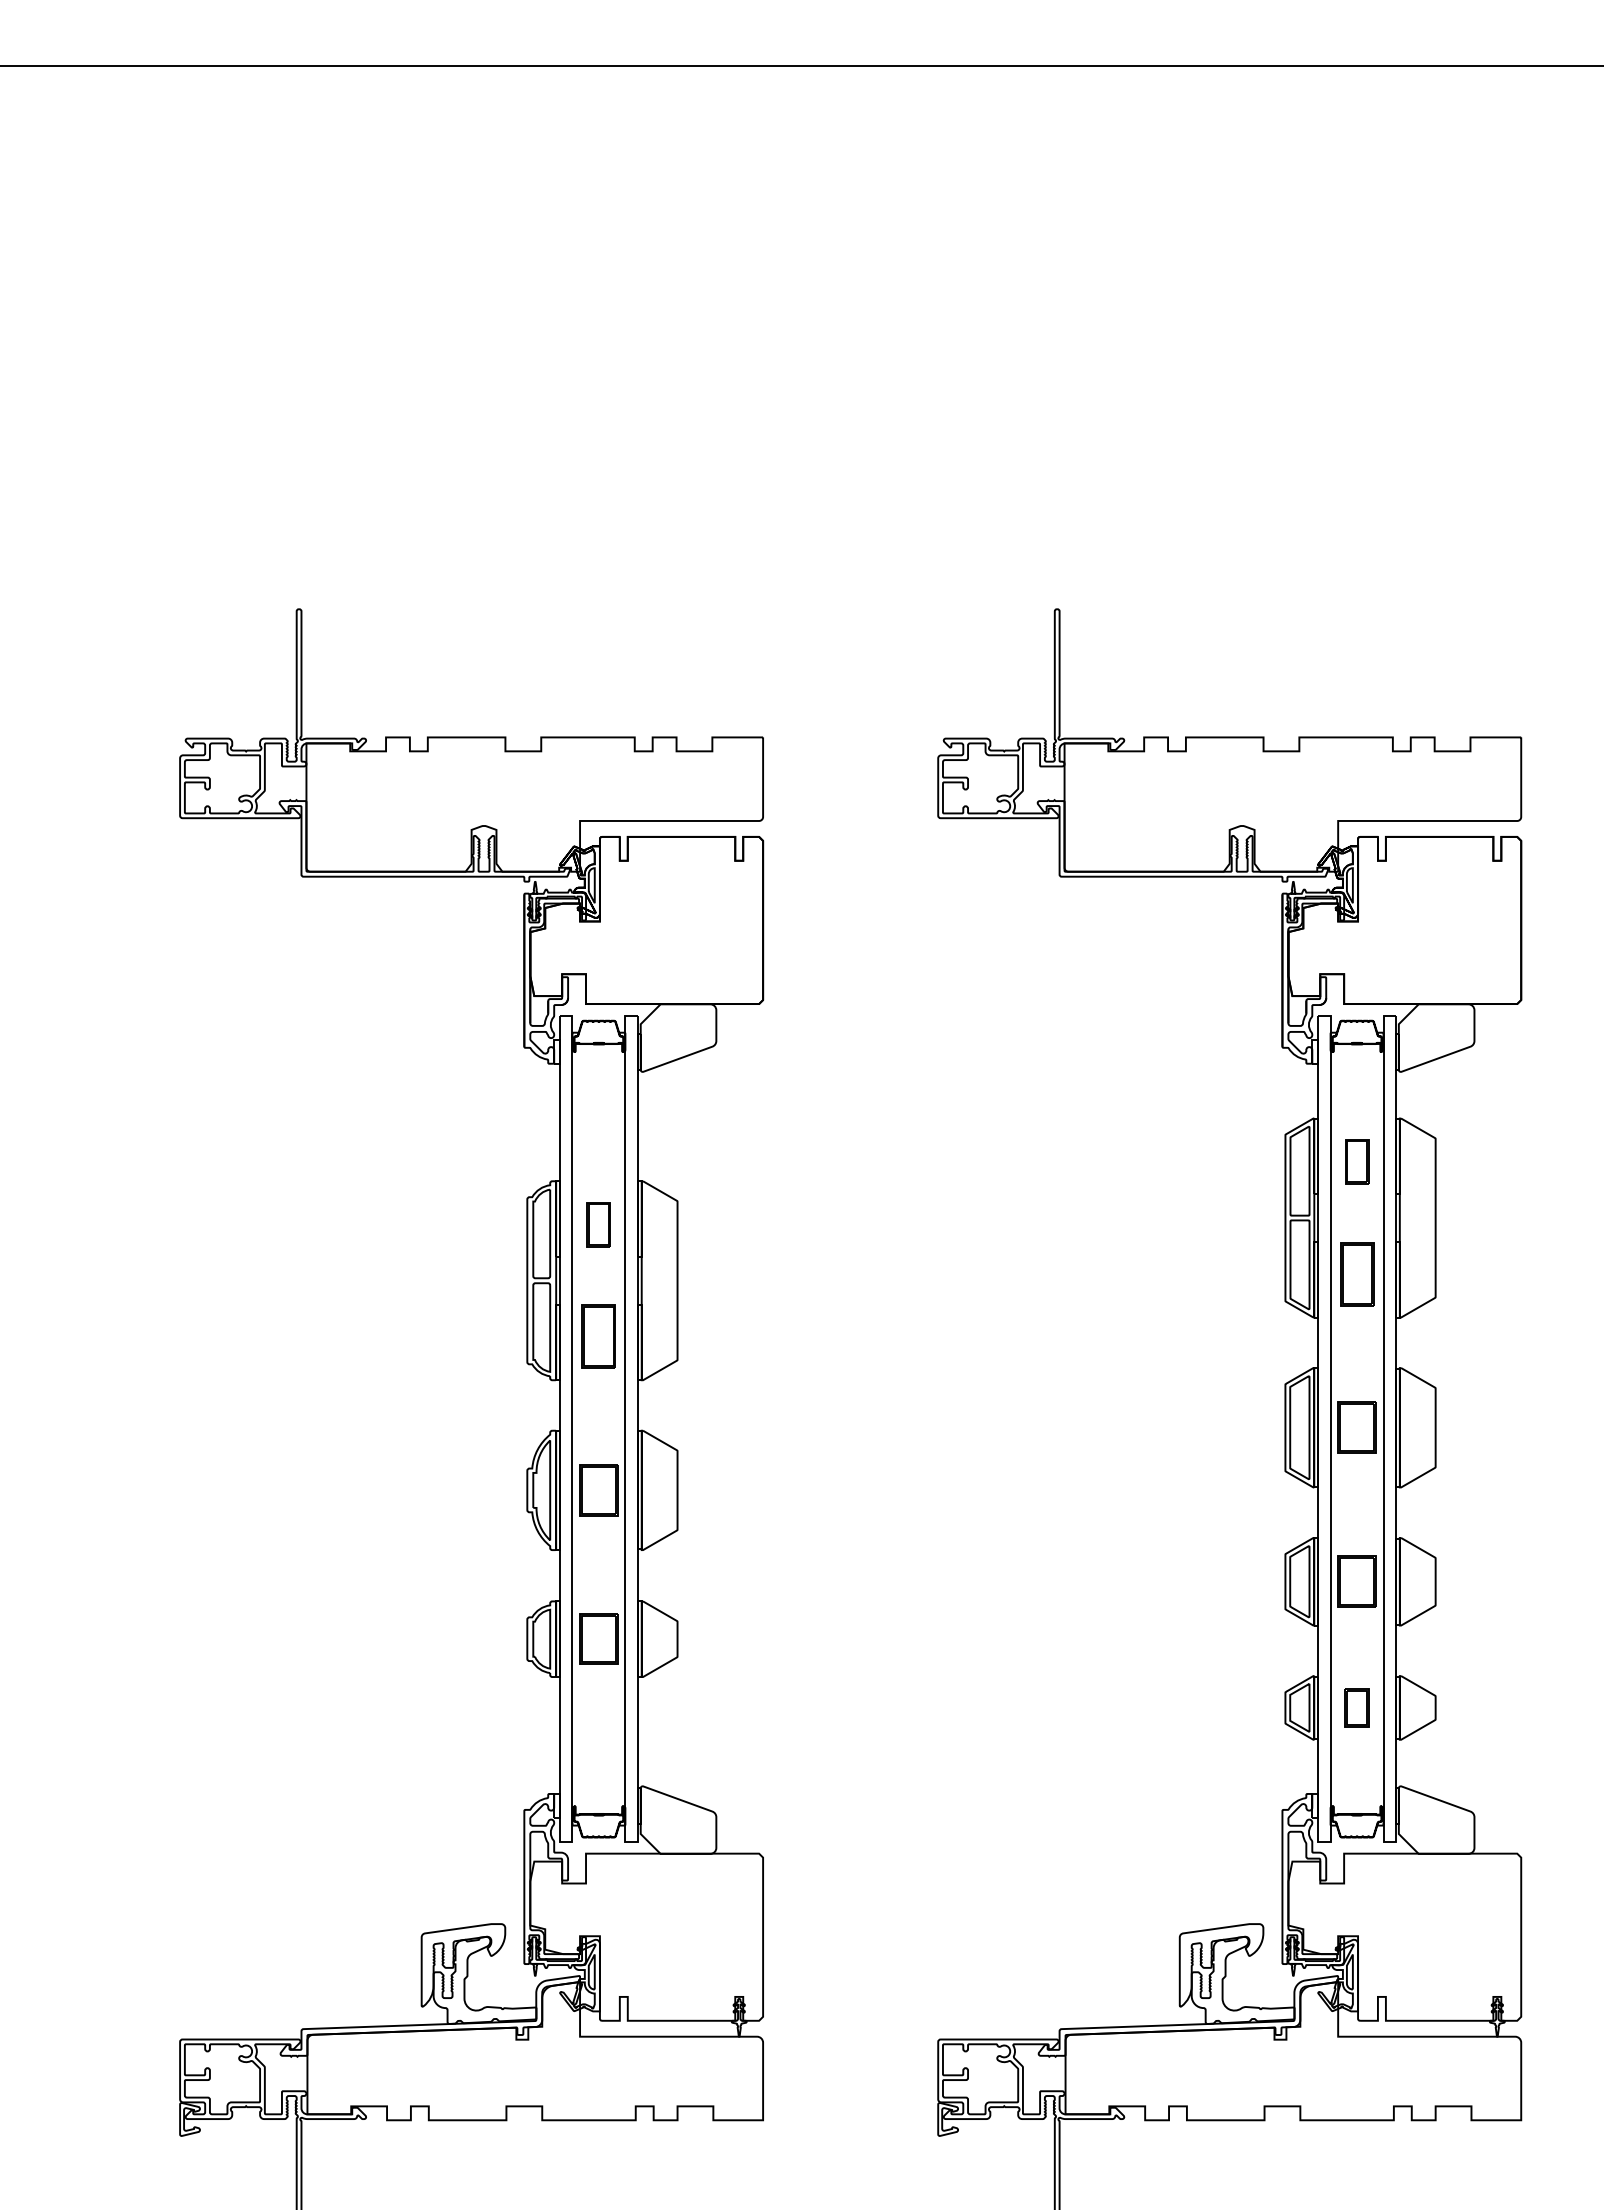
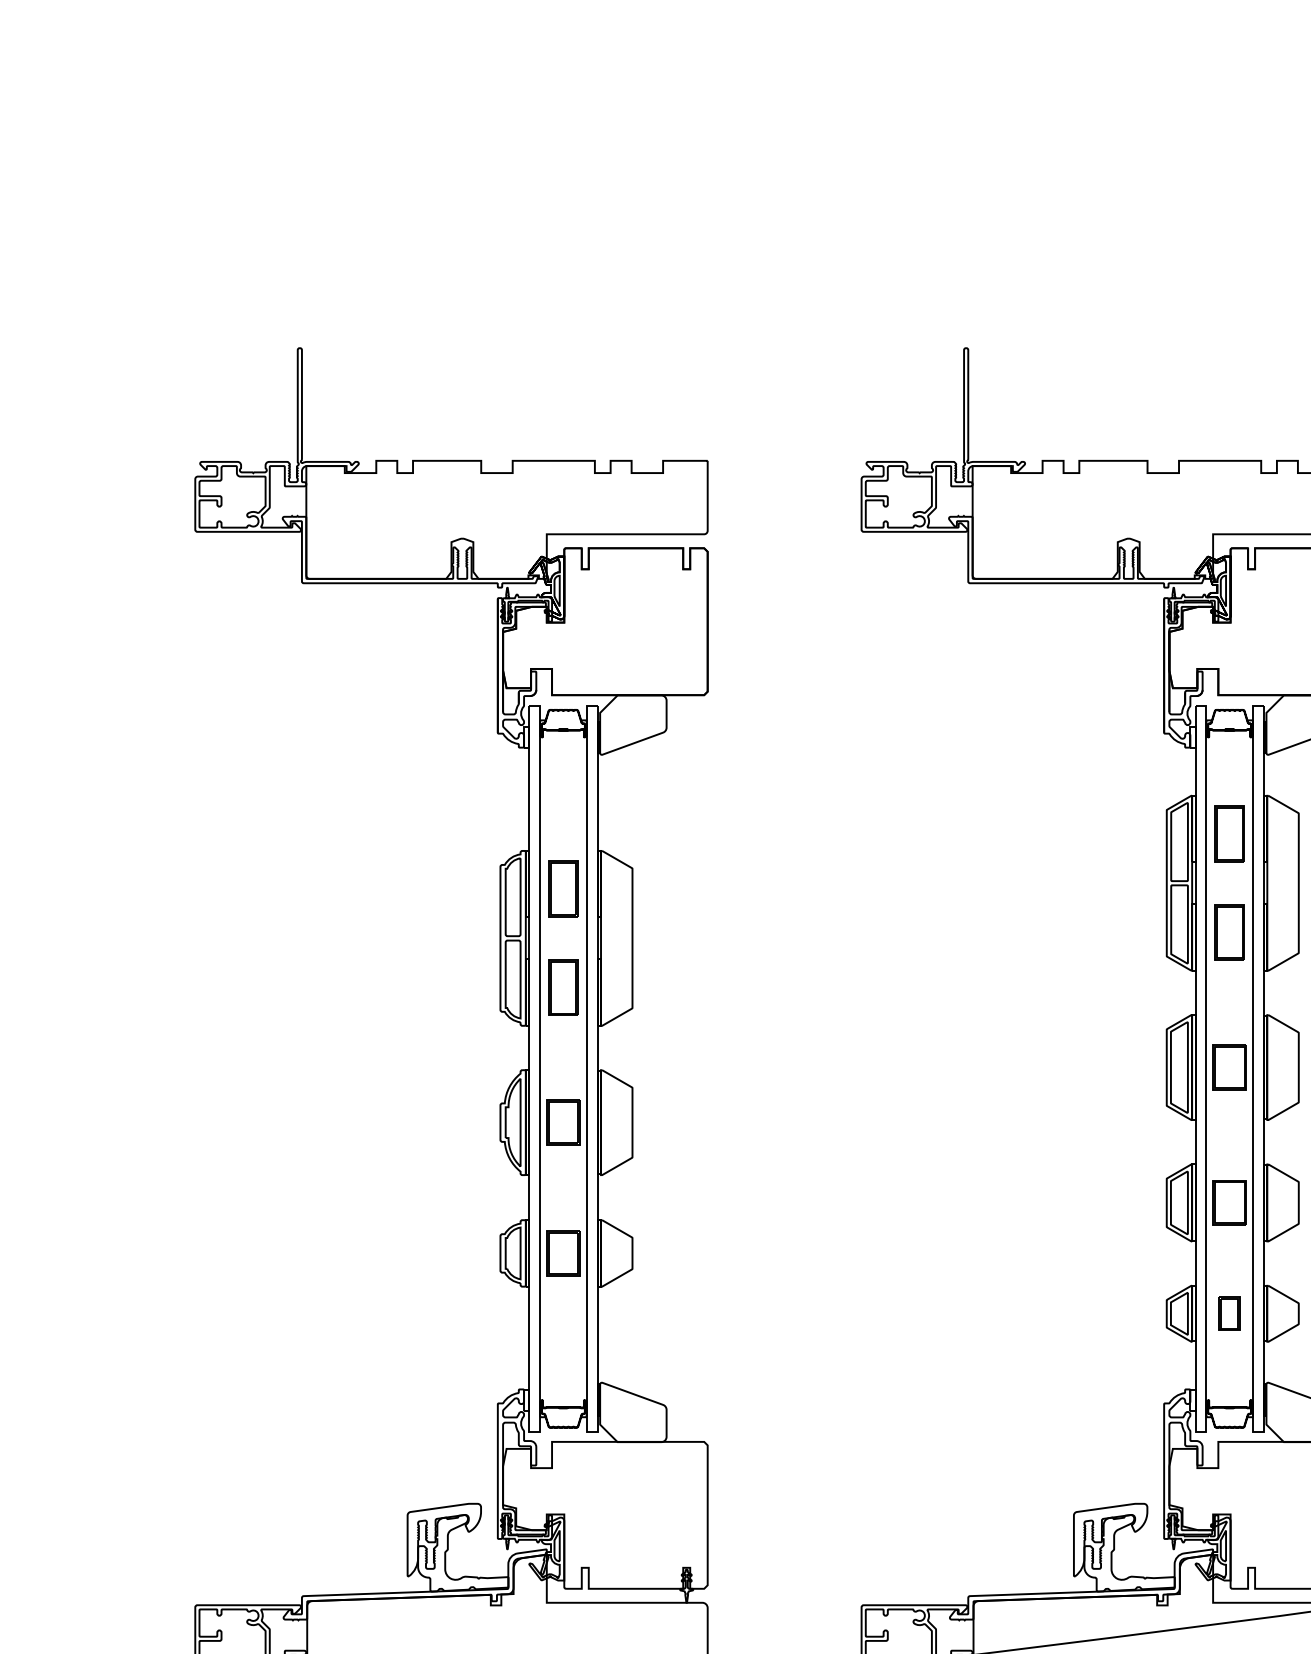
part: (1357, 1161) -> (1230, 833), size x1.43
part: (598, 1224) -> (563, 888), size x1.43

